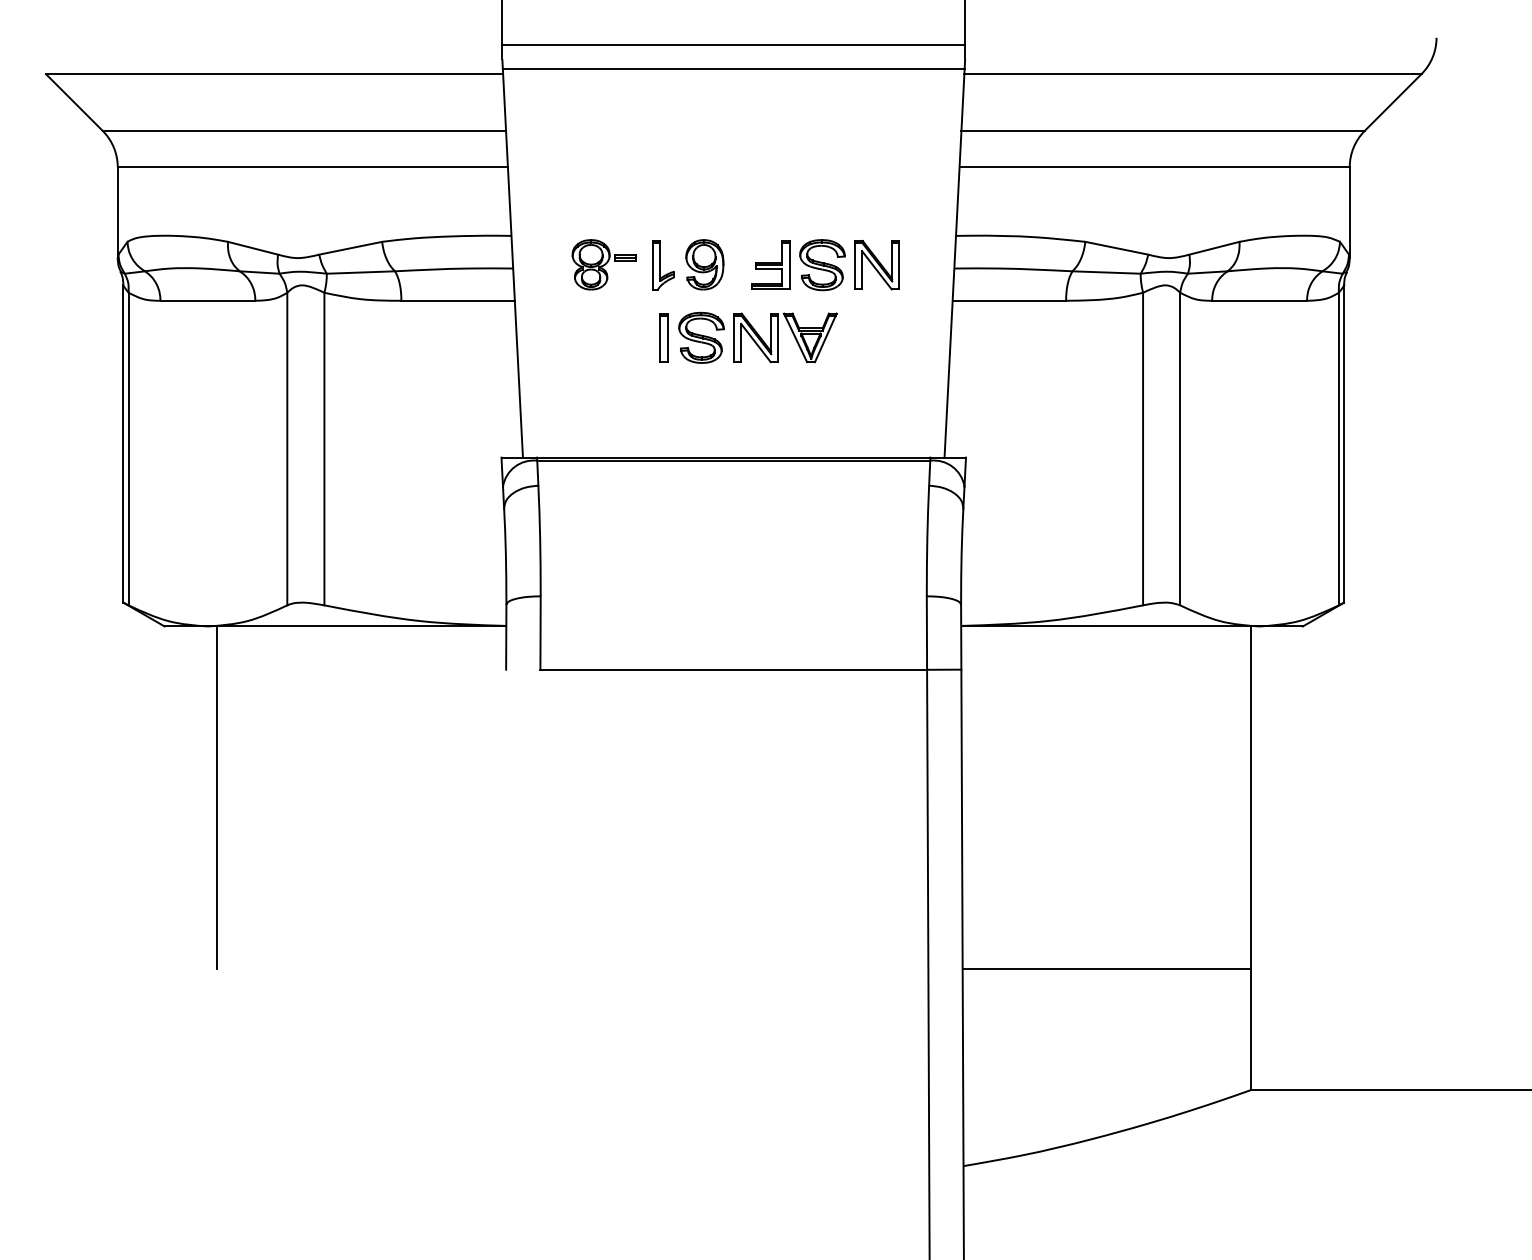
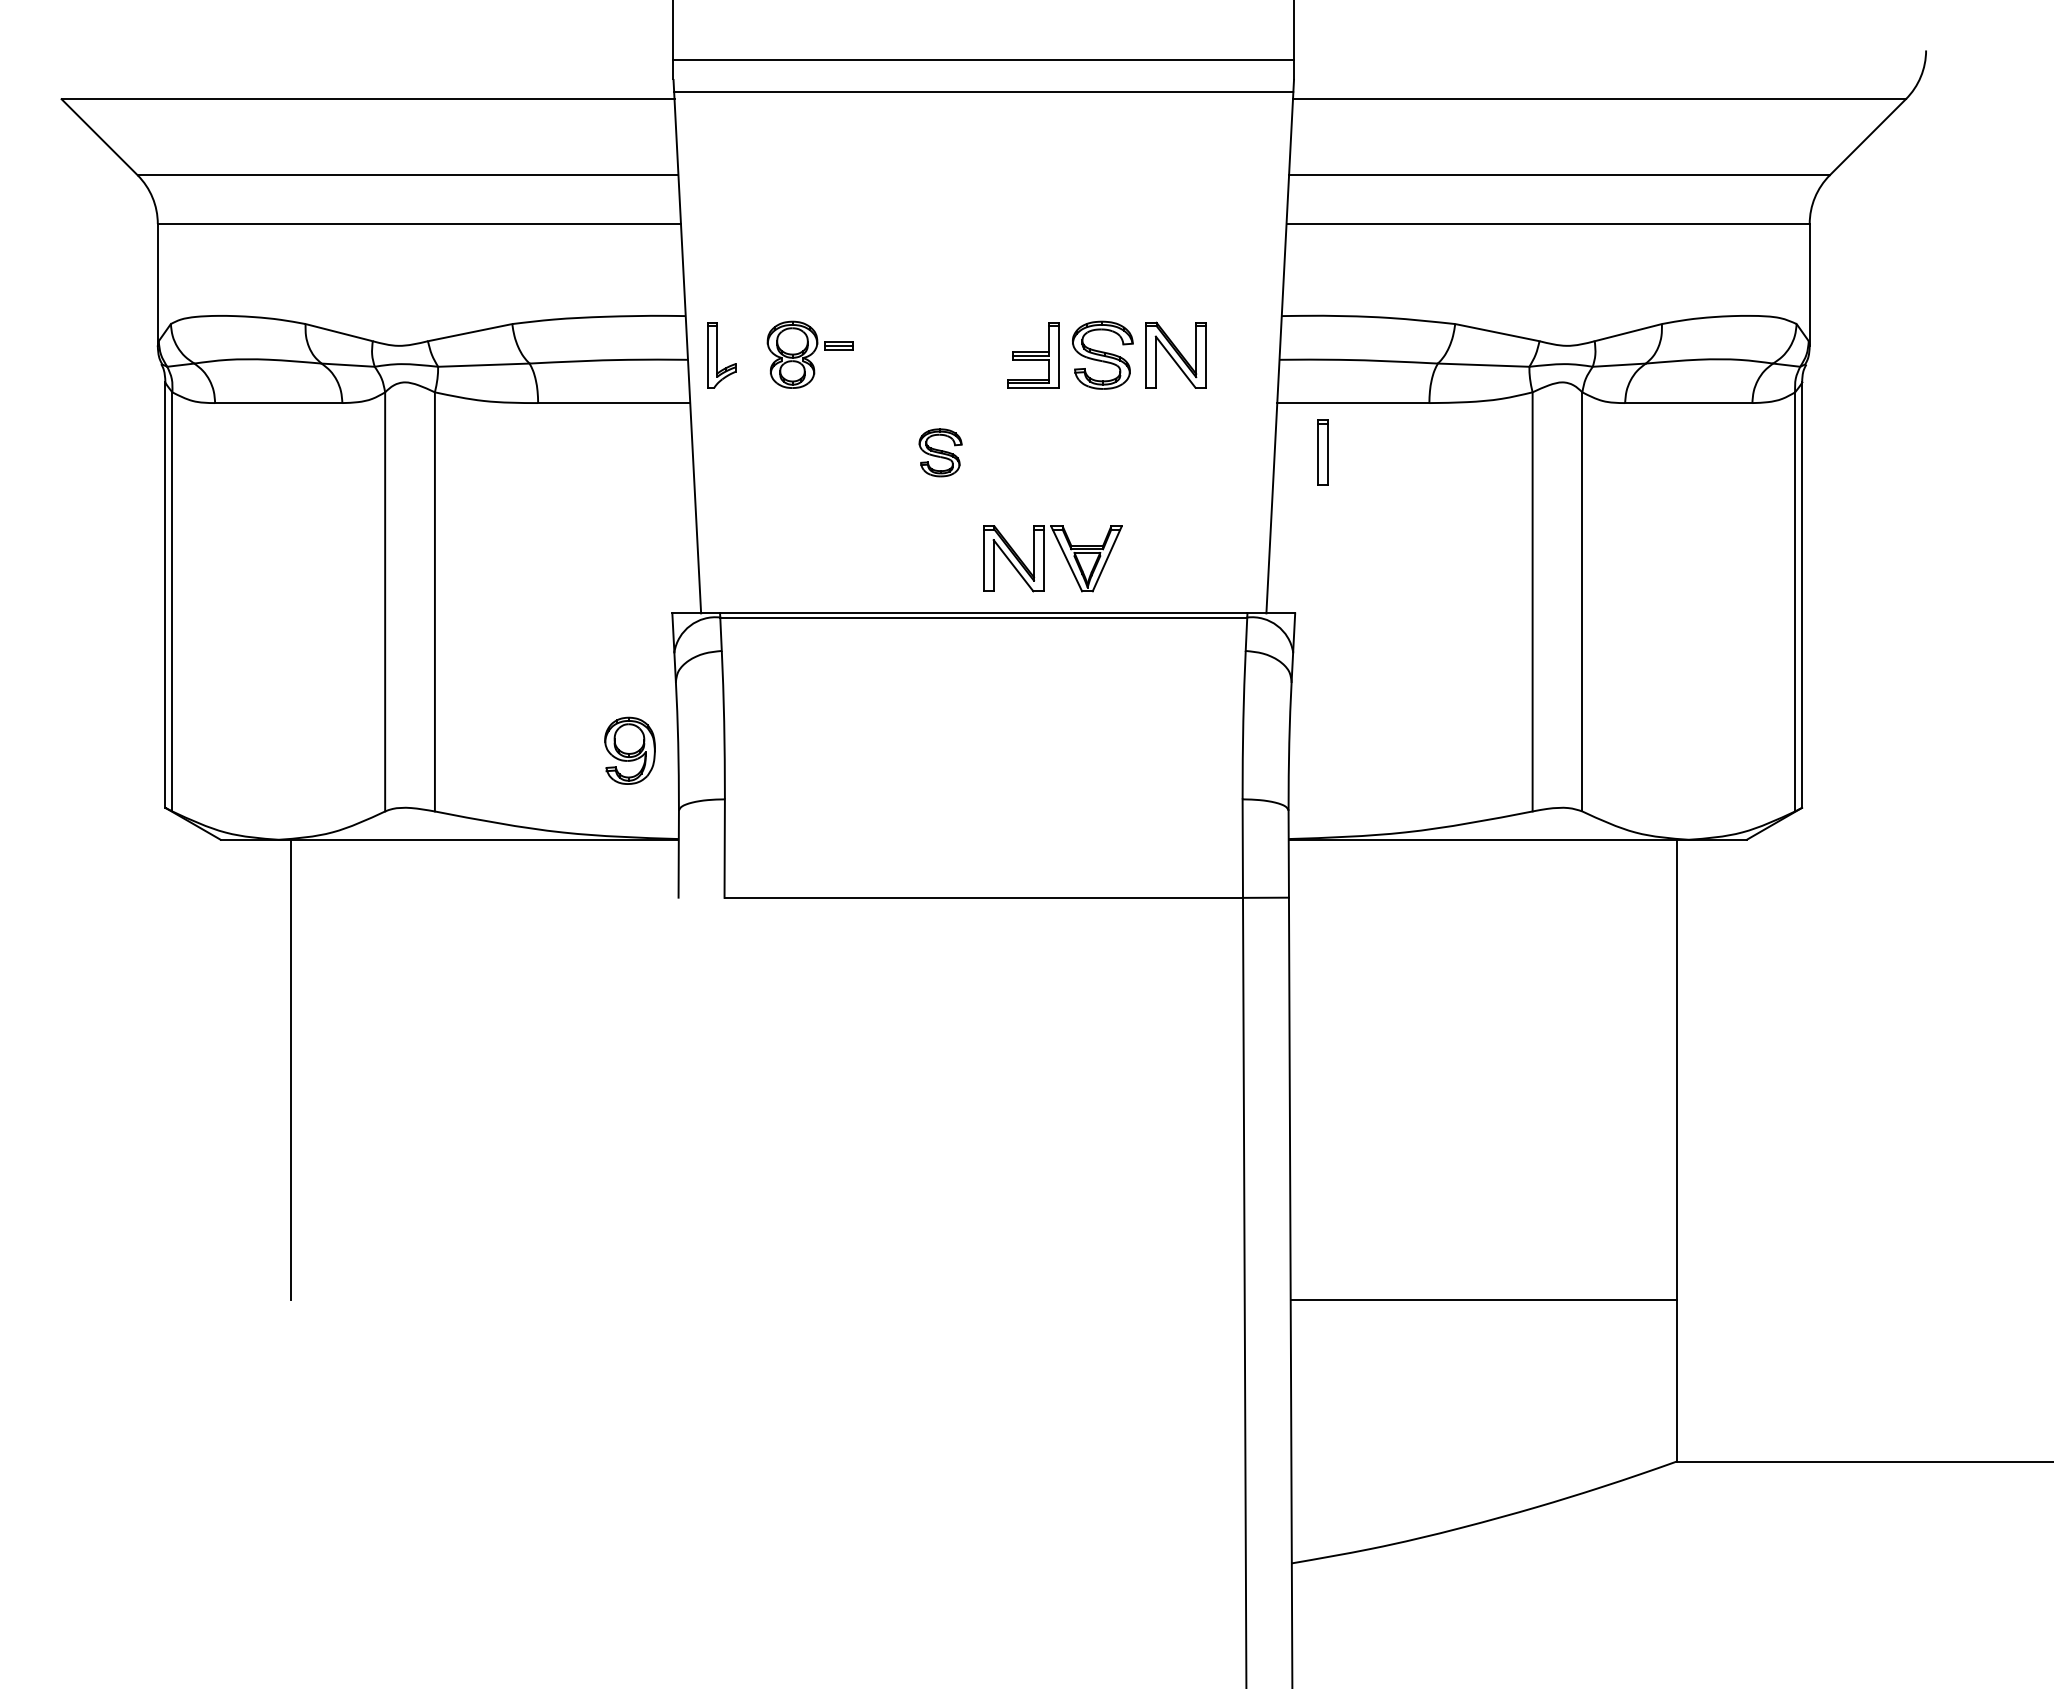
part: (704, 264) -> (629, 750), moved
part: (663, 265) -> (721, 355), moved
part: (663, 337) -> (1322, 452), moved
part: (701, 337) -> (940, 452), size x0.7
part: (779, 337) -> (1044, 558), moved

